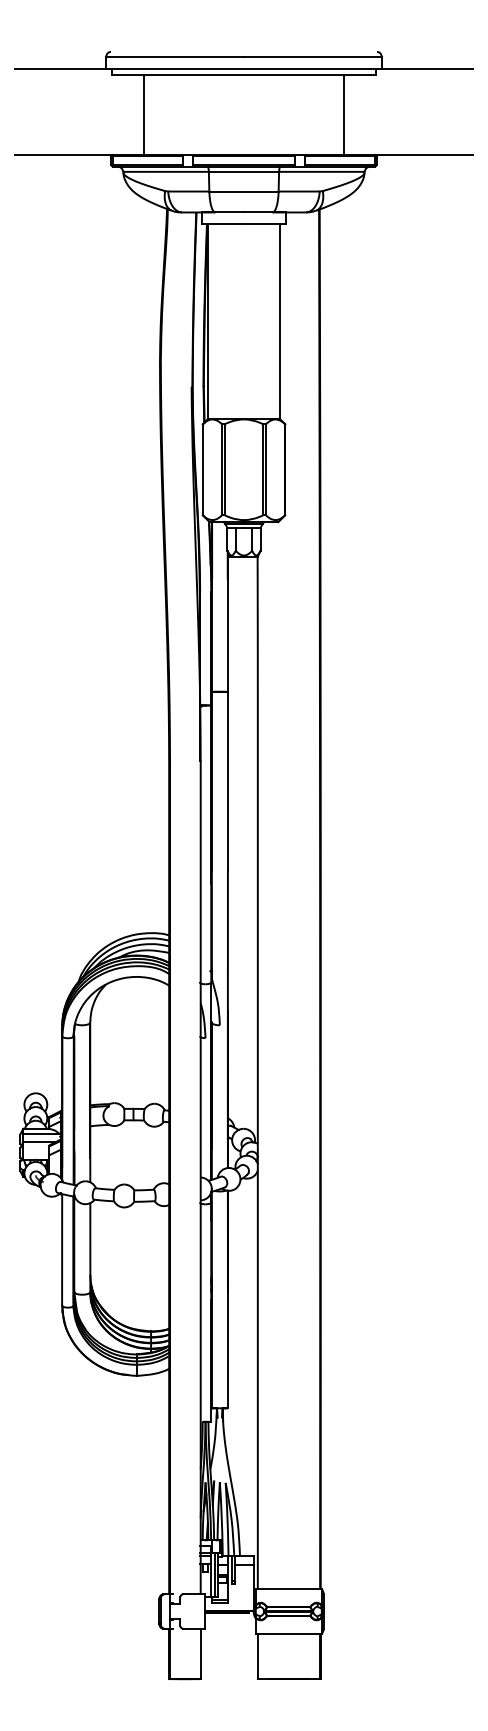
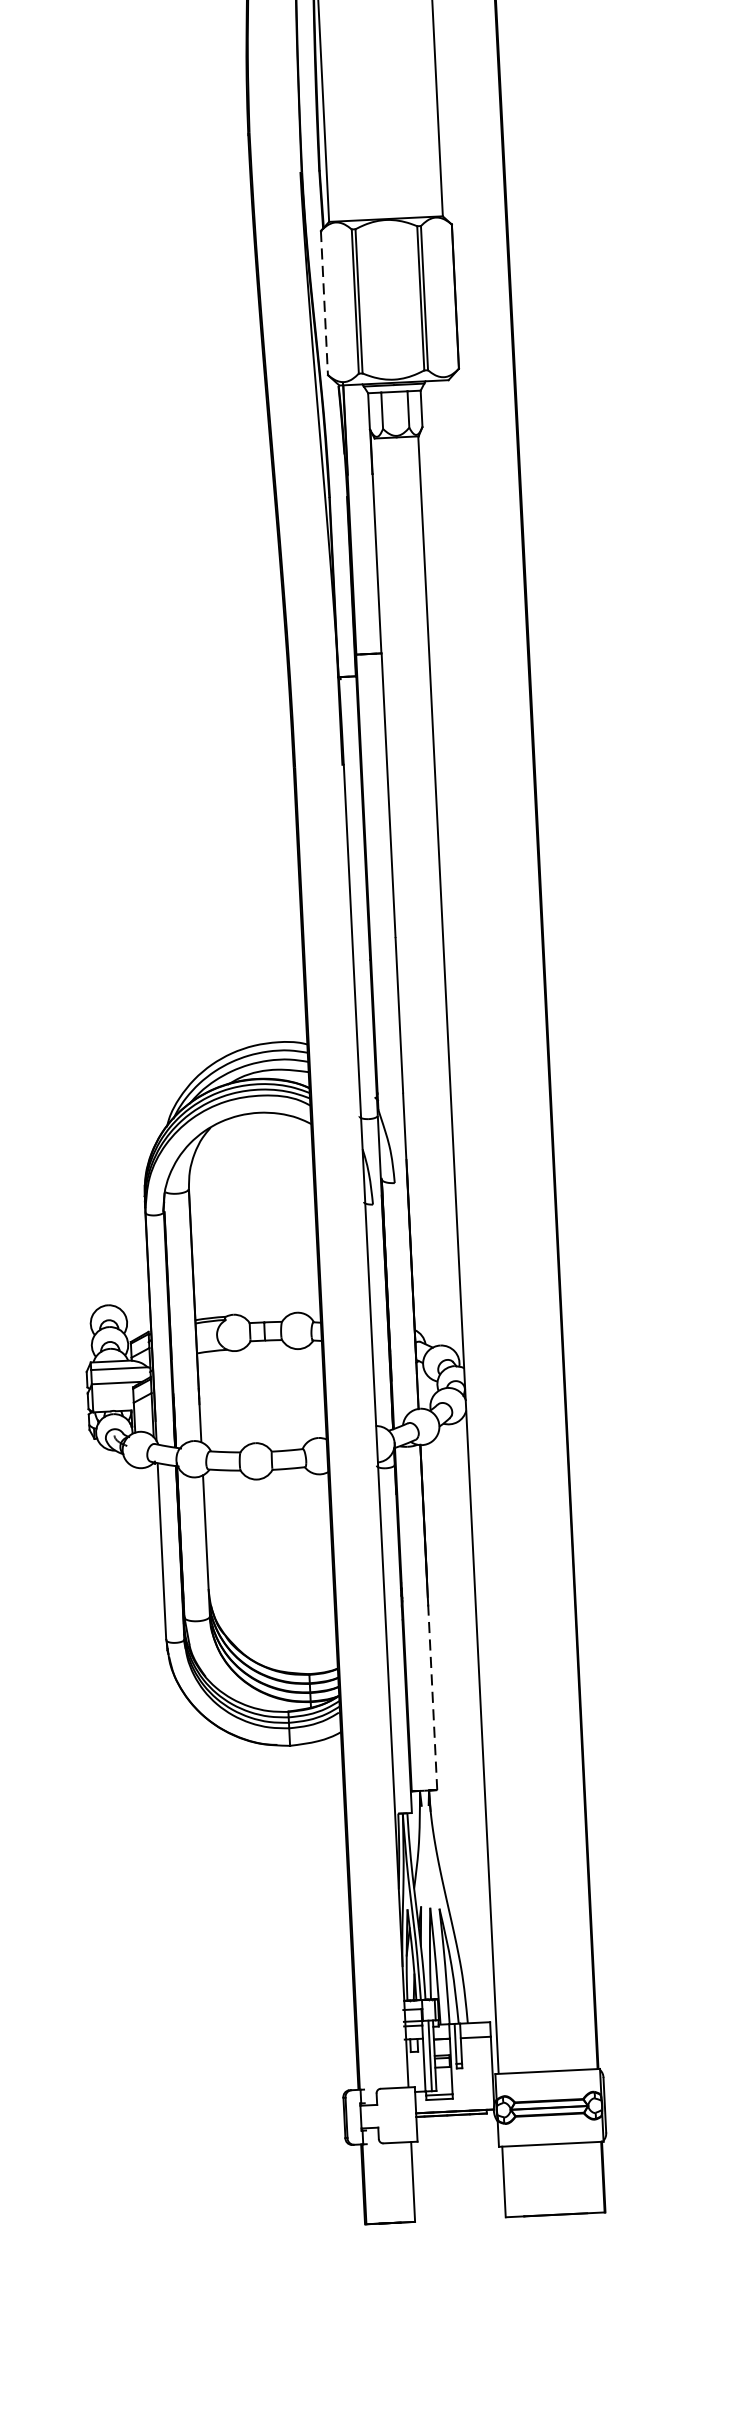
line: (202, 470) -> (324, 304), solid -> dashed
line: (227, 1347) -> (431, 1693), solid -> dashed

